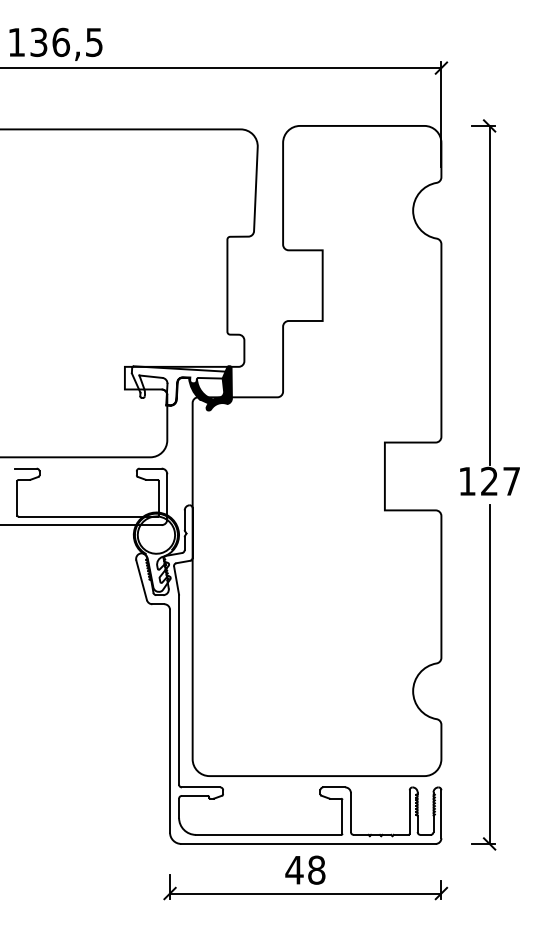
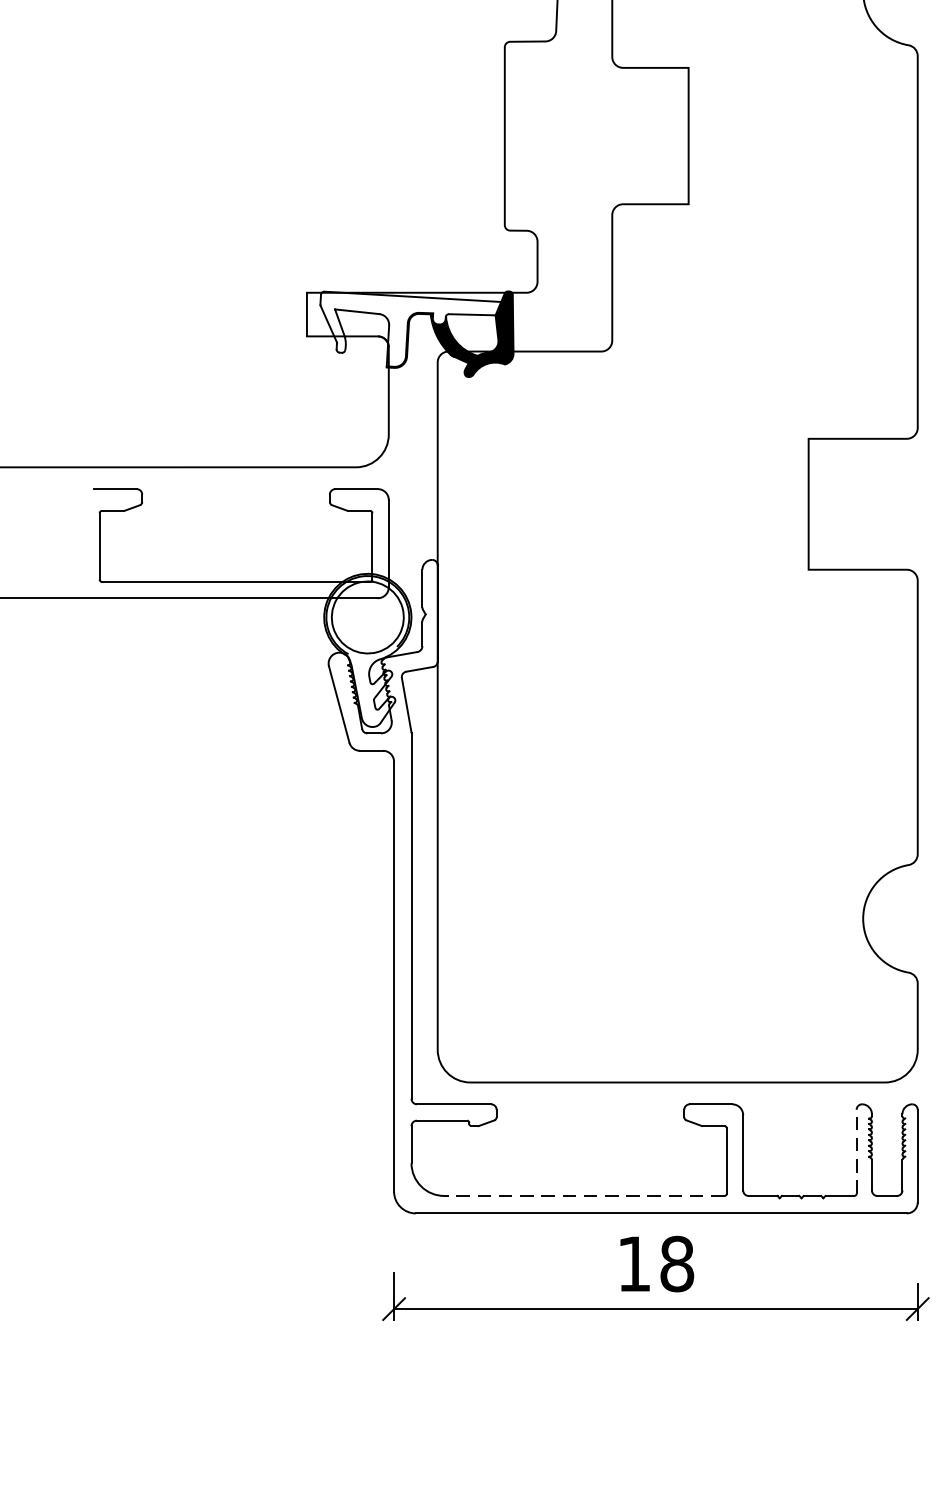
line: (409, 812) -> (856, 1152), solid -> dashed
line: (268, 834) -> (584, 1195), solid -> dashed
text: (294, 870) -> (634, 1264), 48 -> 18

